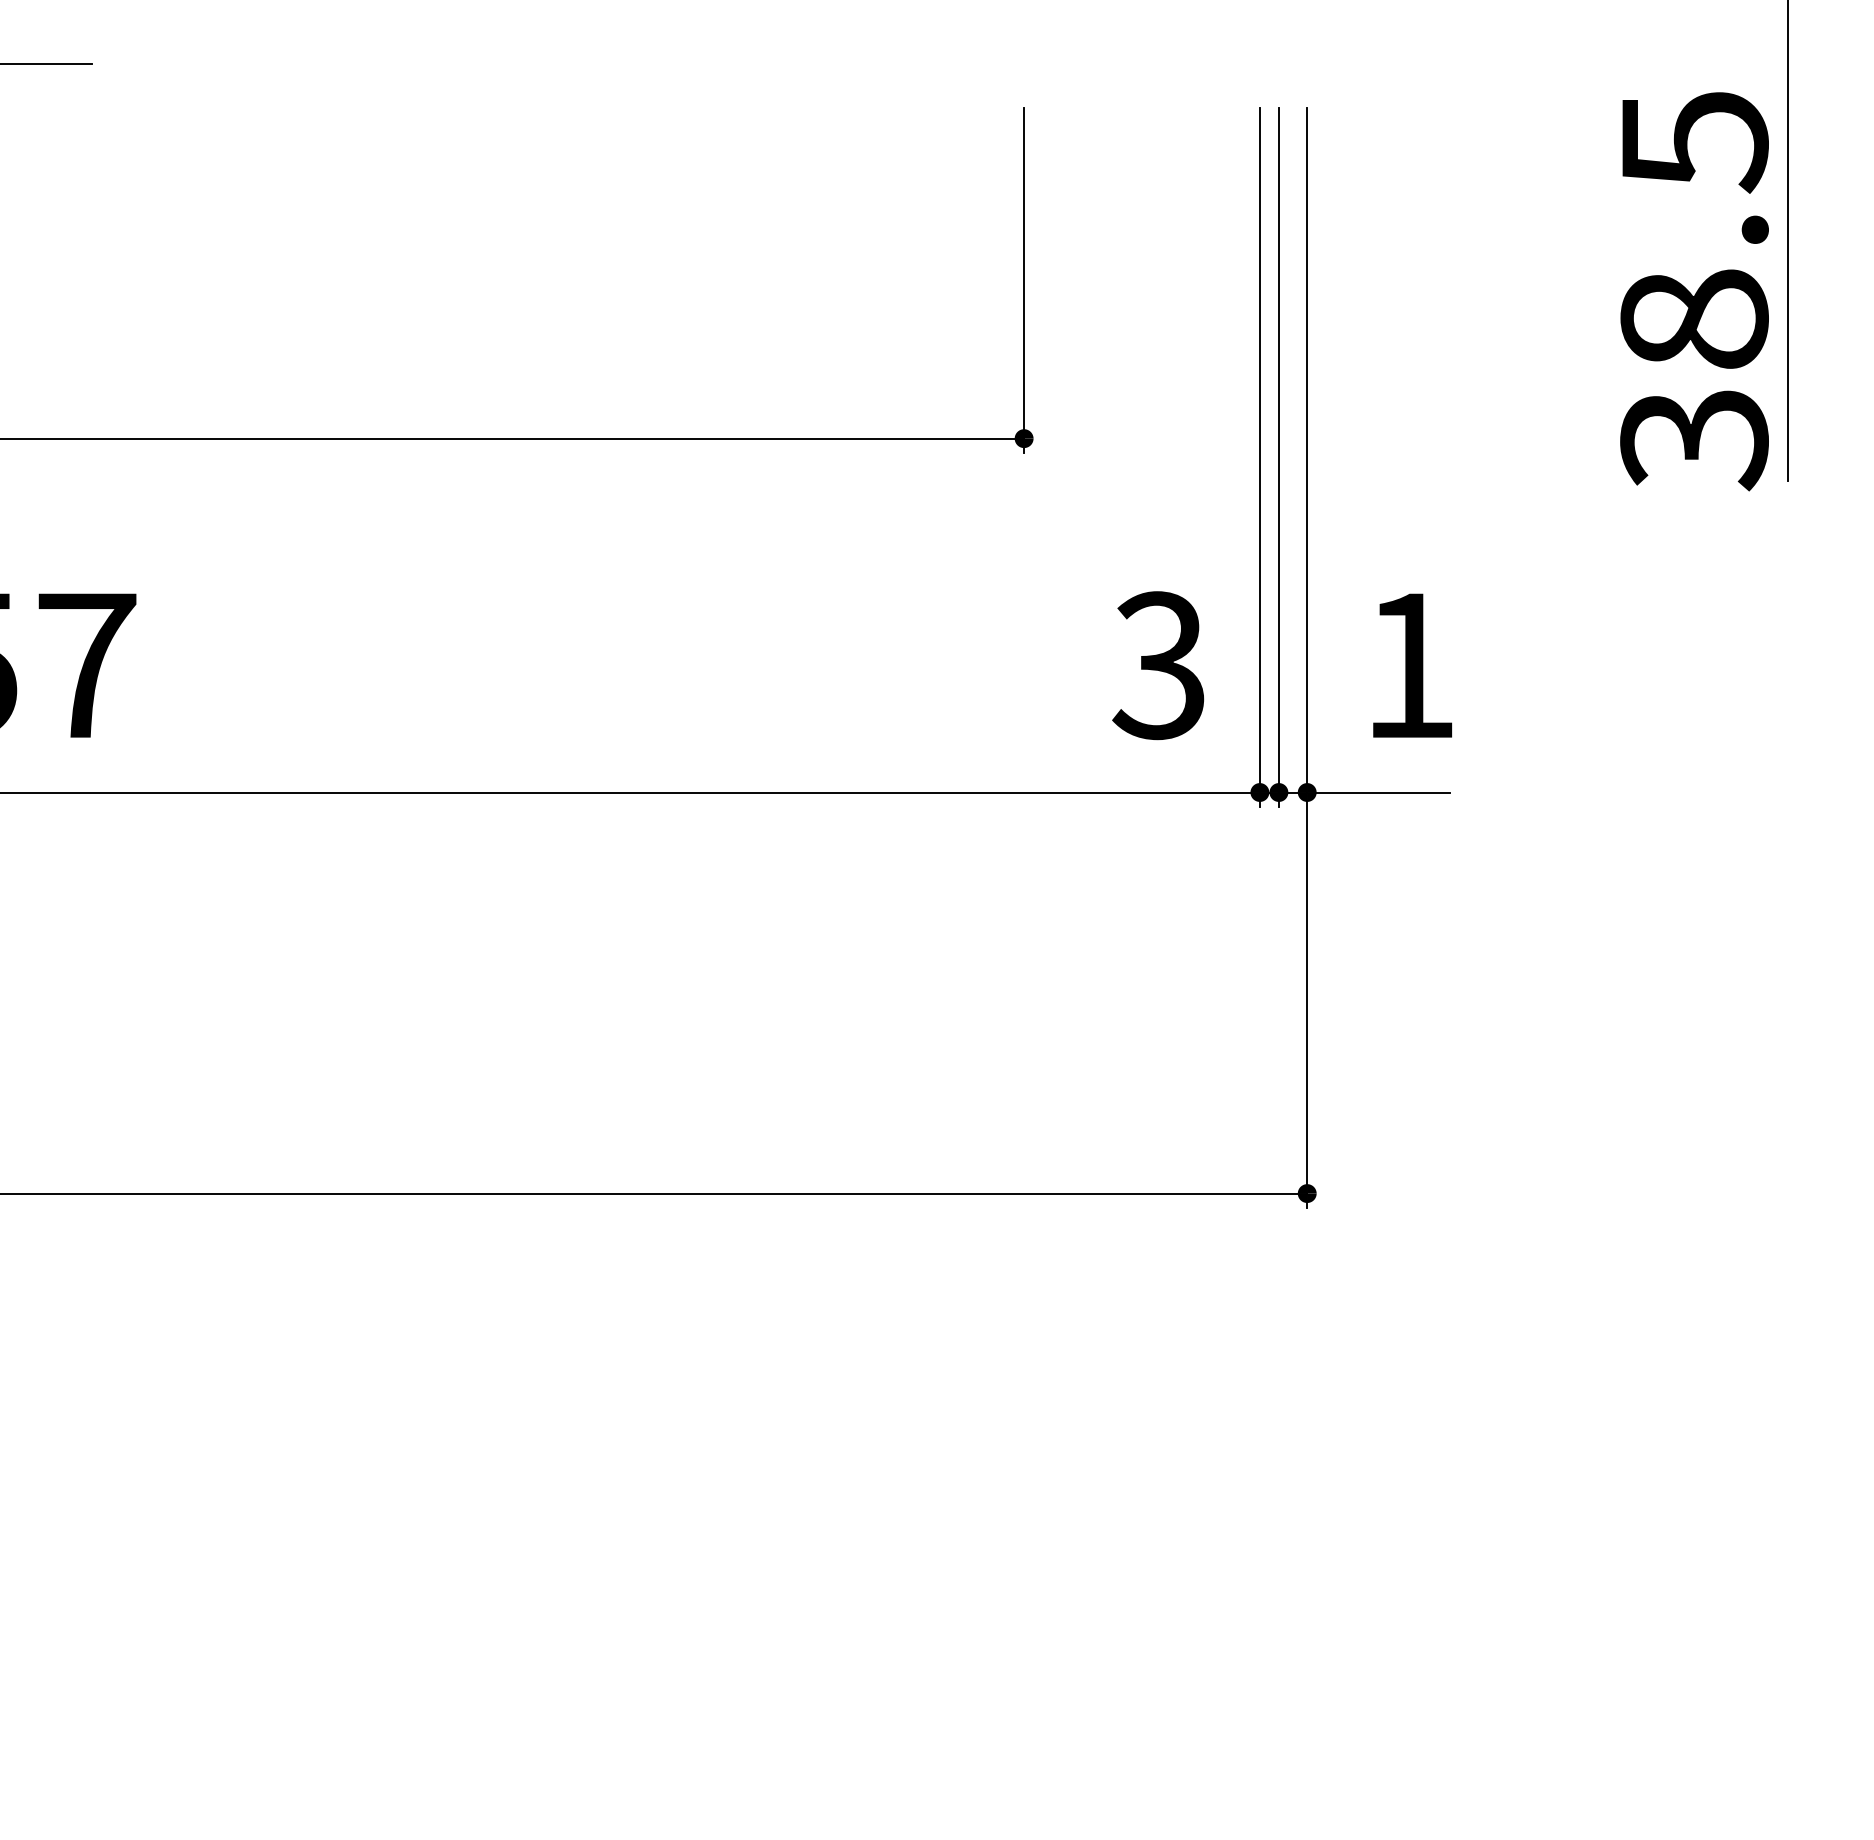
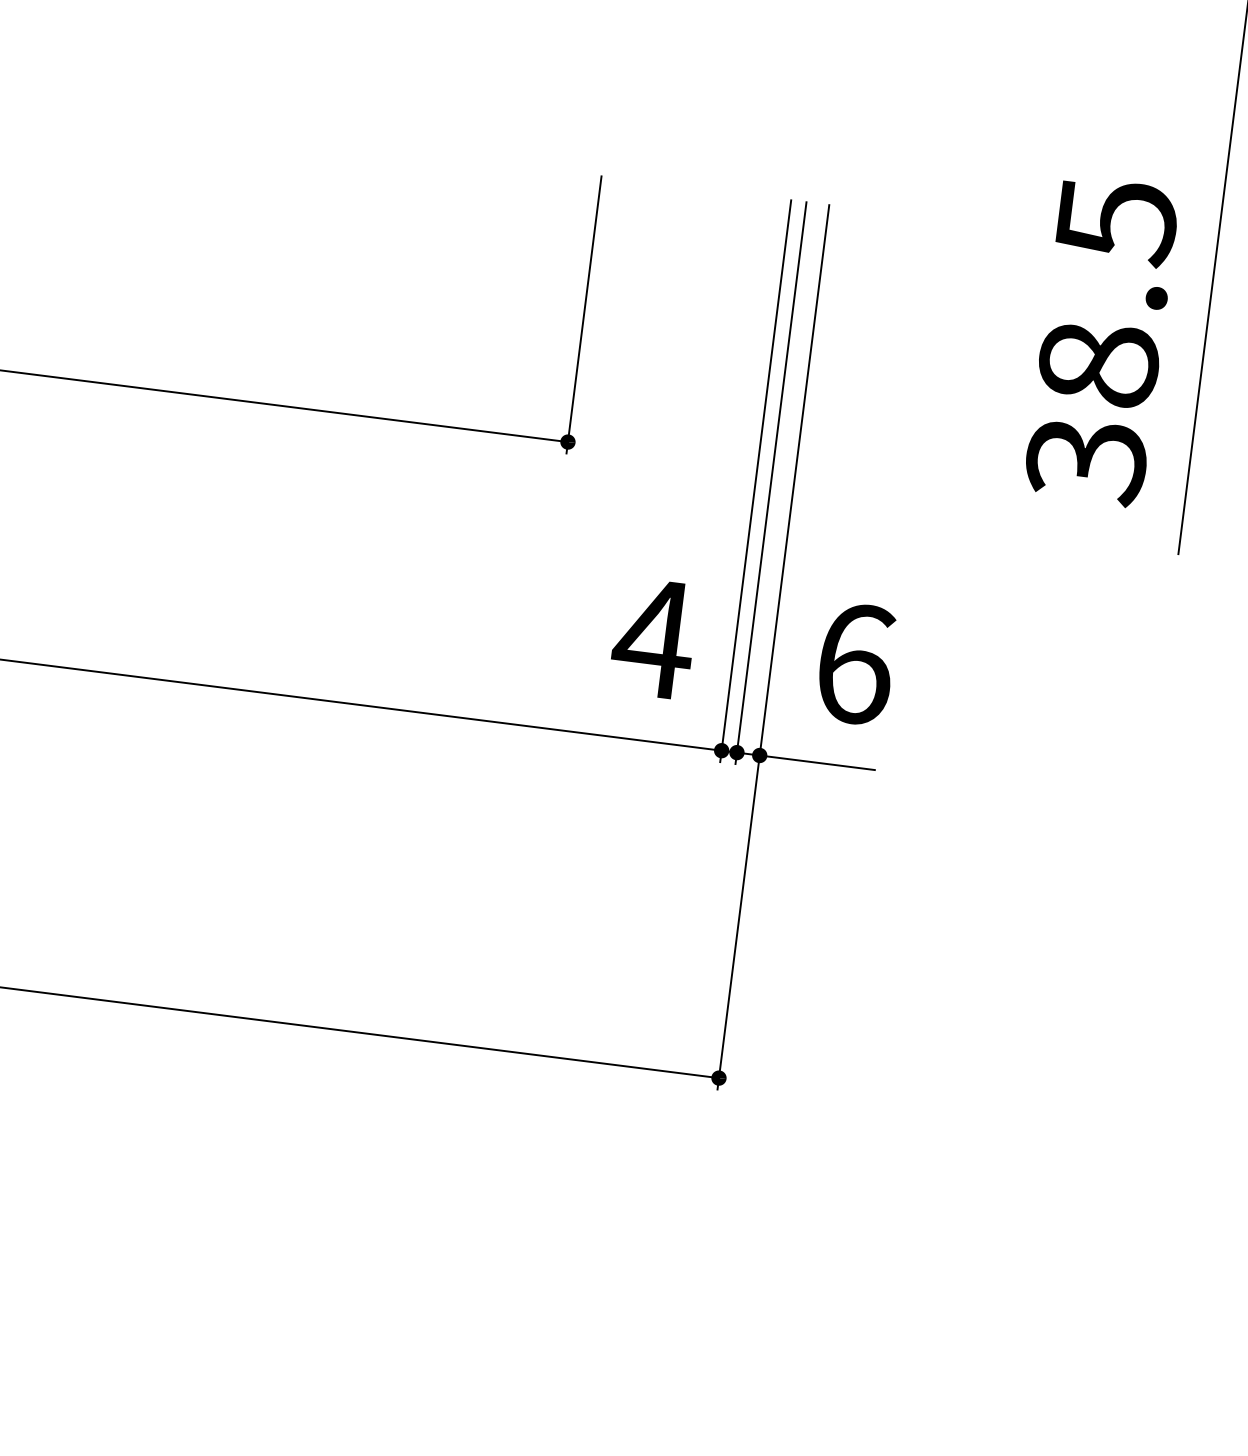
text: (1694, 291) -> (1101, 341), moved
text: (1159, 665) -> (653, 638), 3 -> 4
text: (1411, 665) -> (856, 663), 1 -> 6

